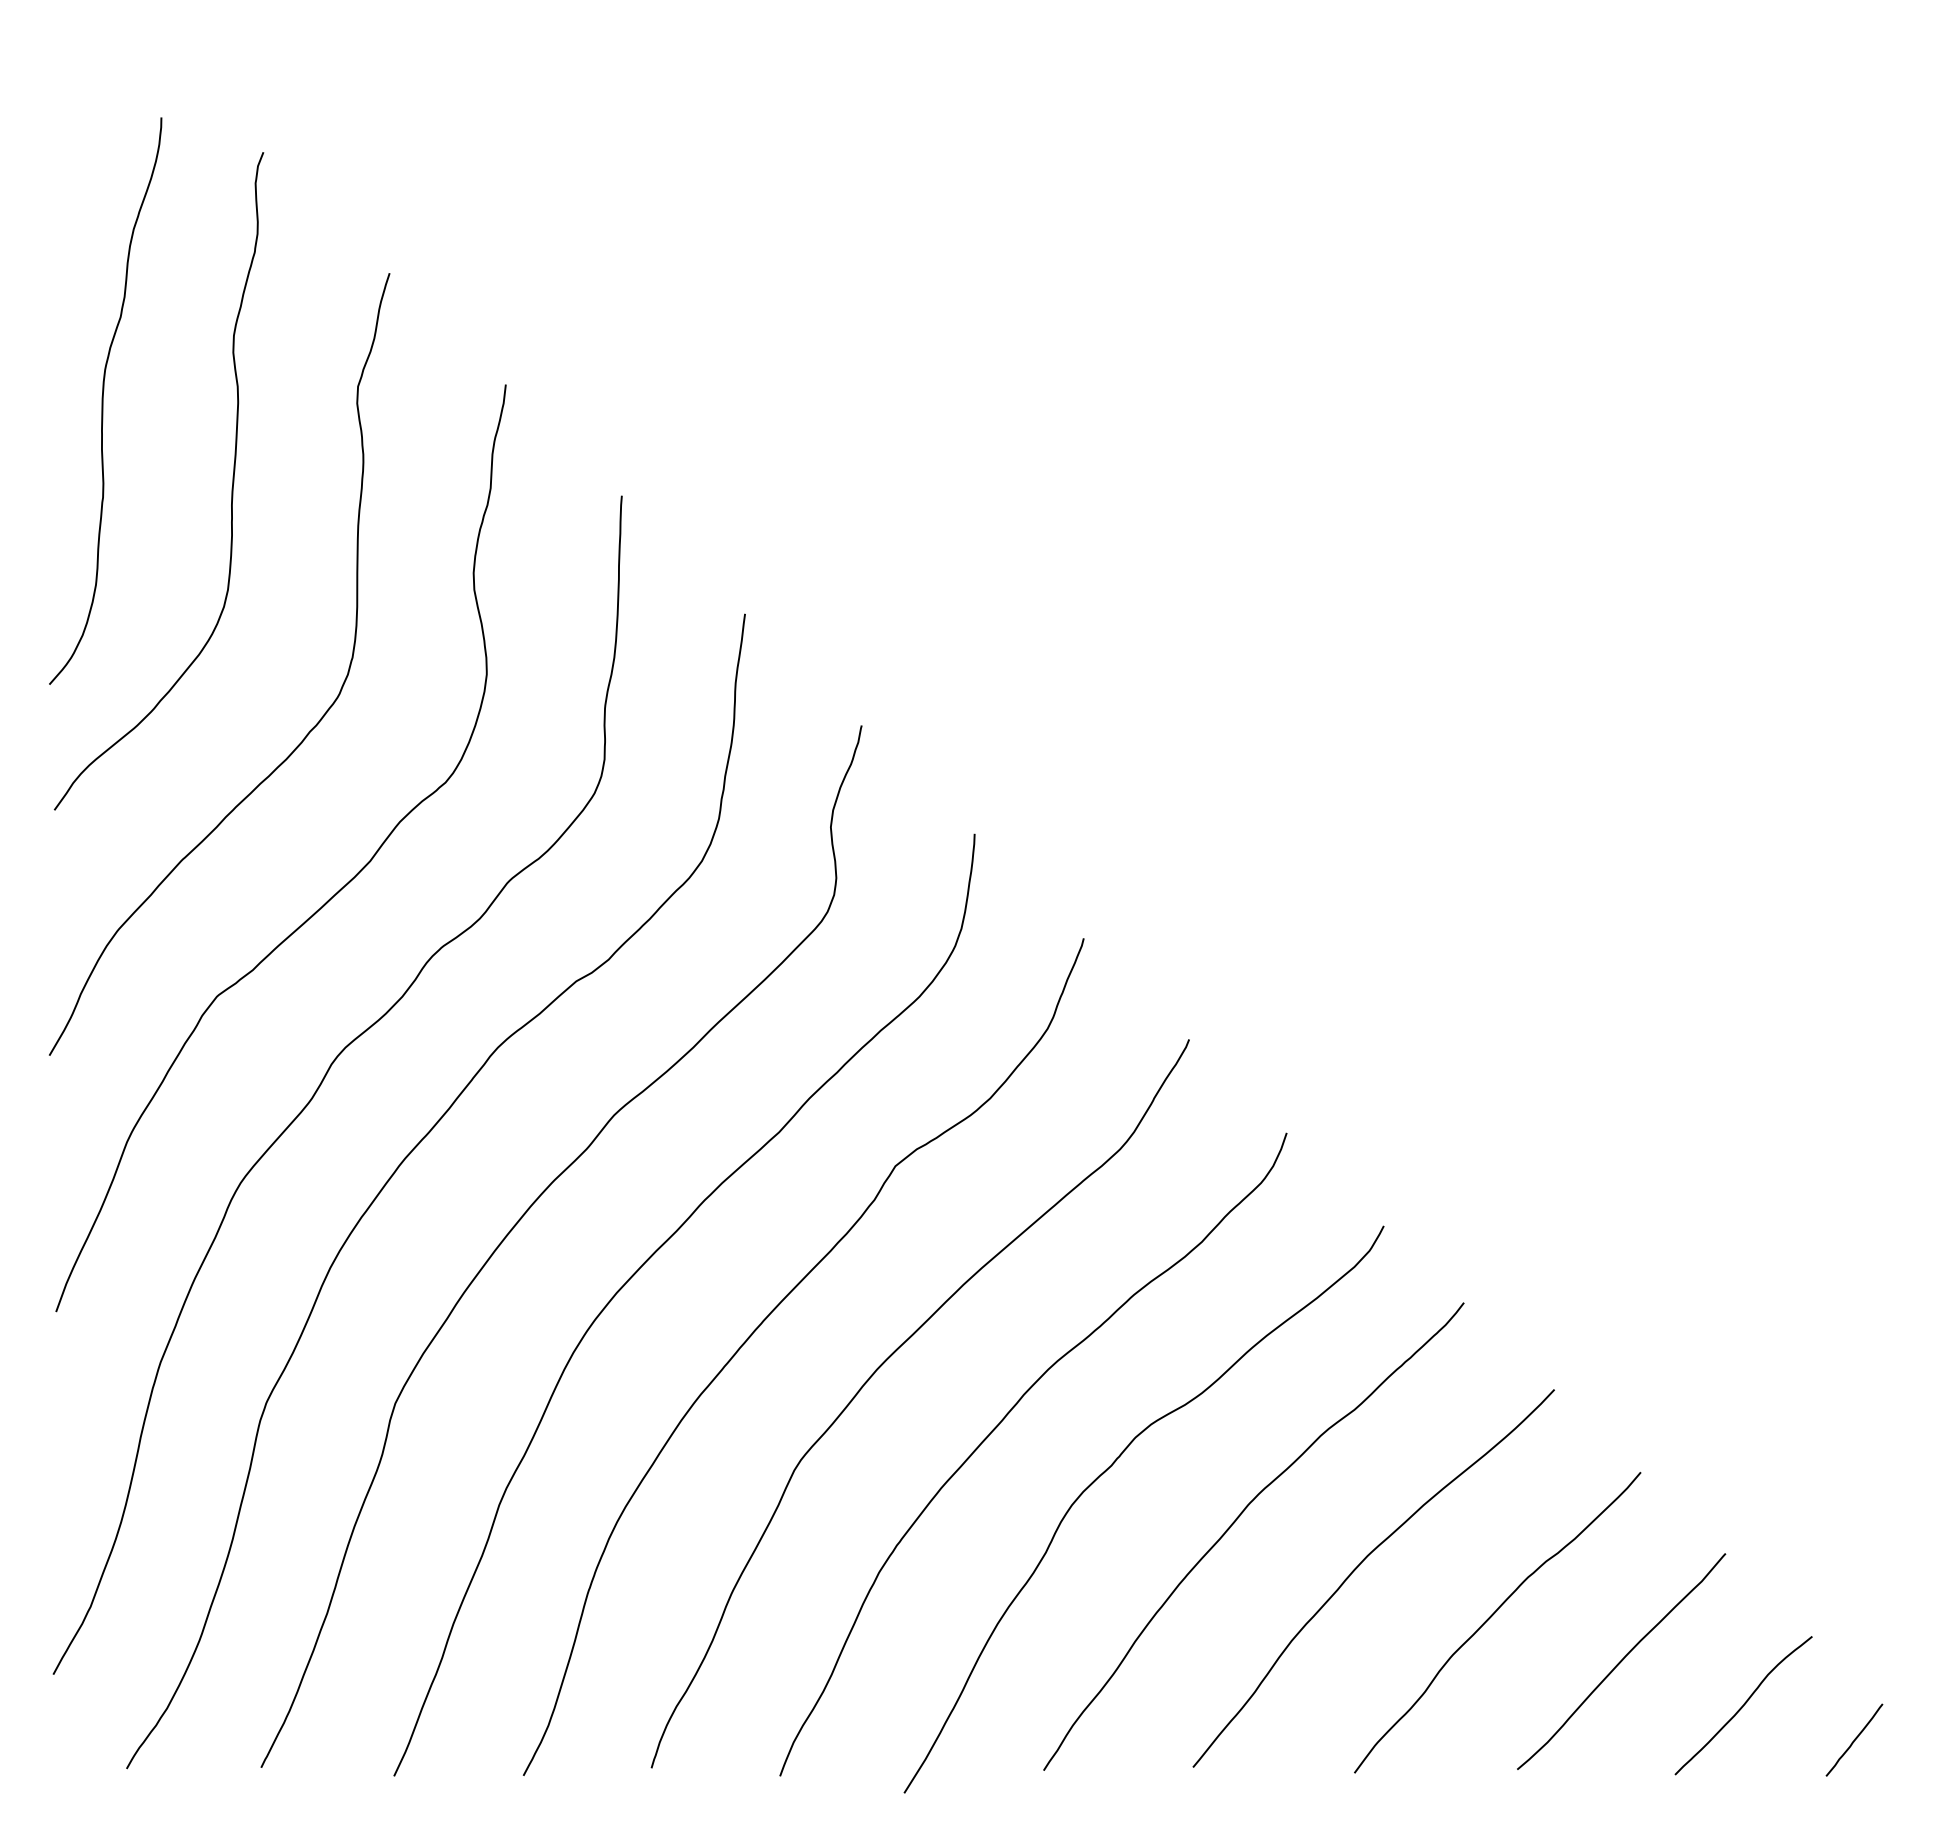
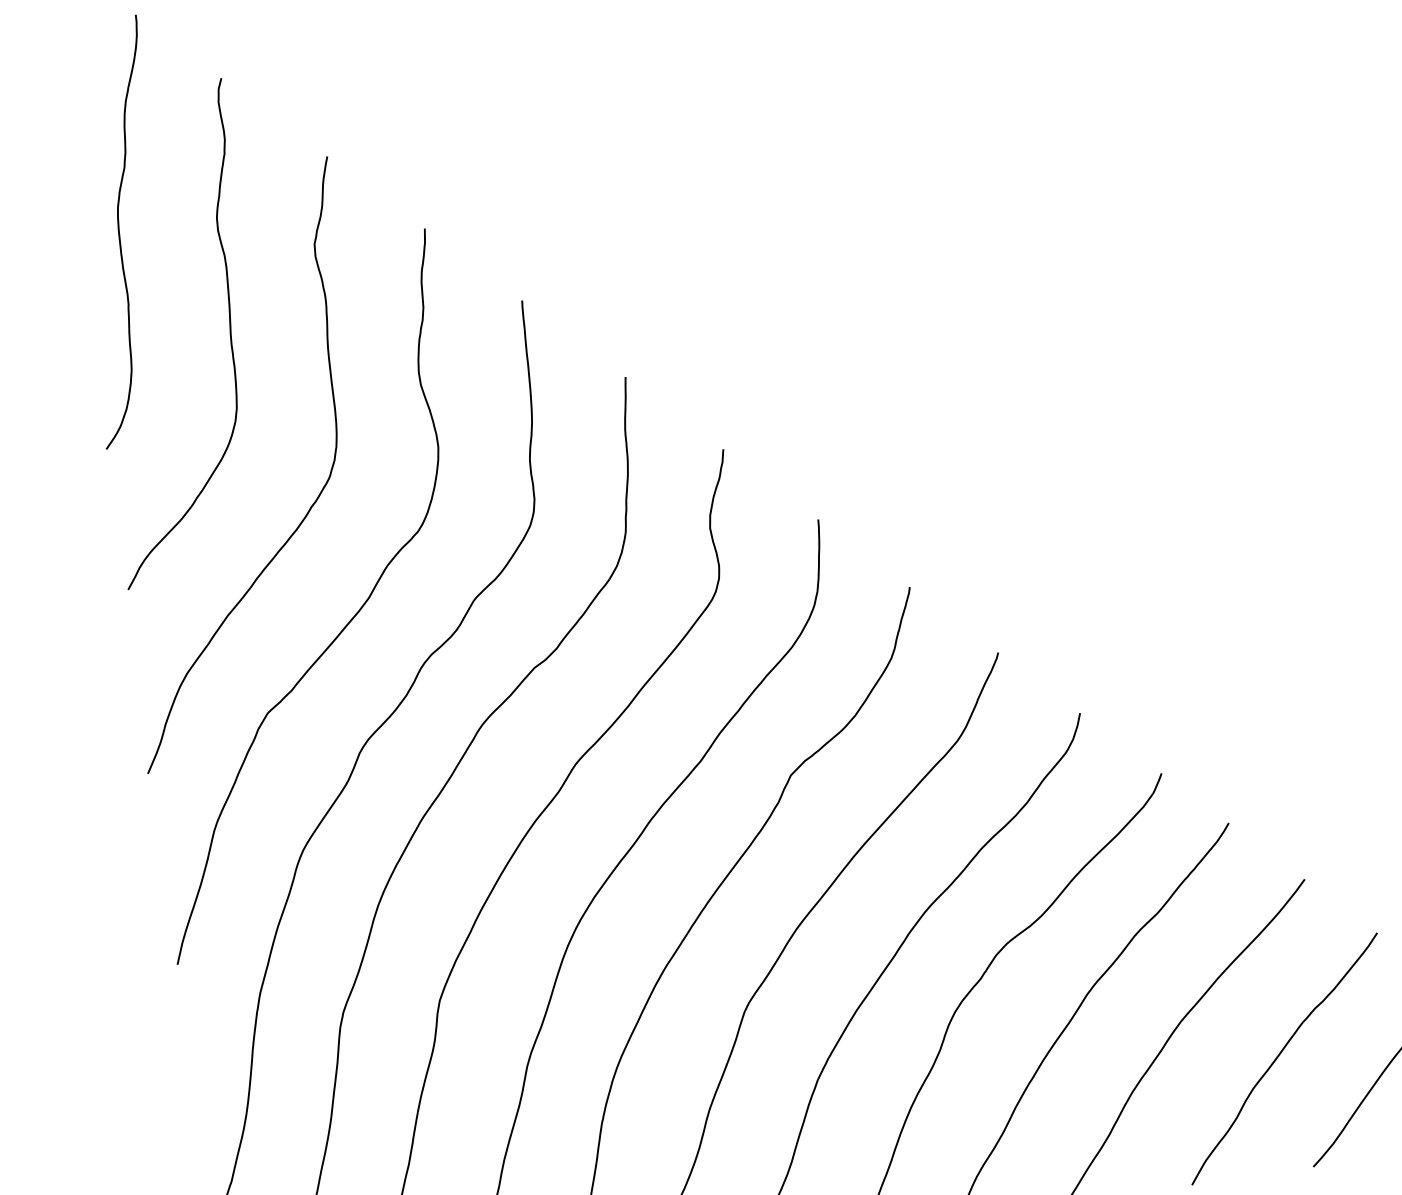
curve: (103, 400) -> (119, 231), moved

